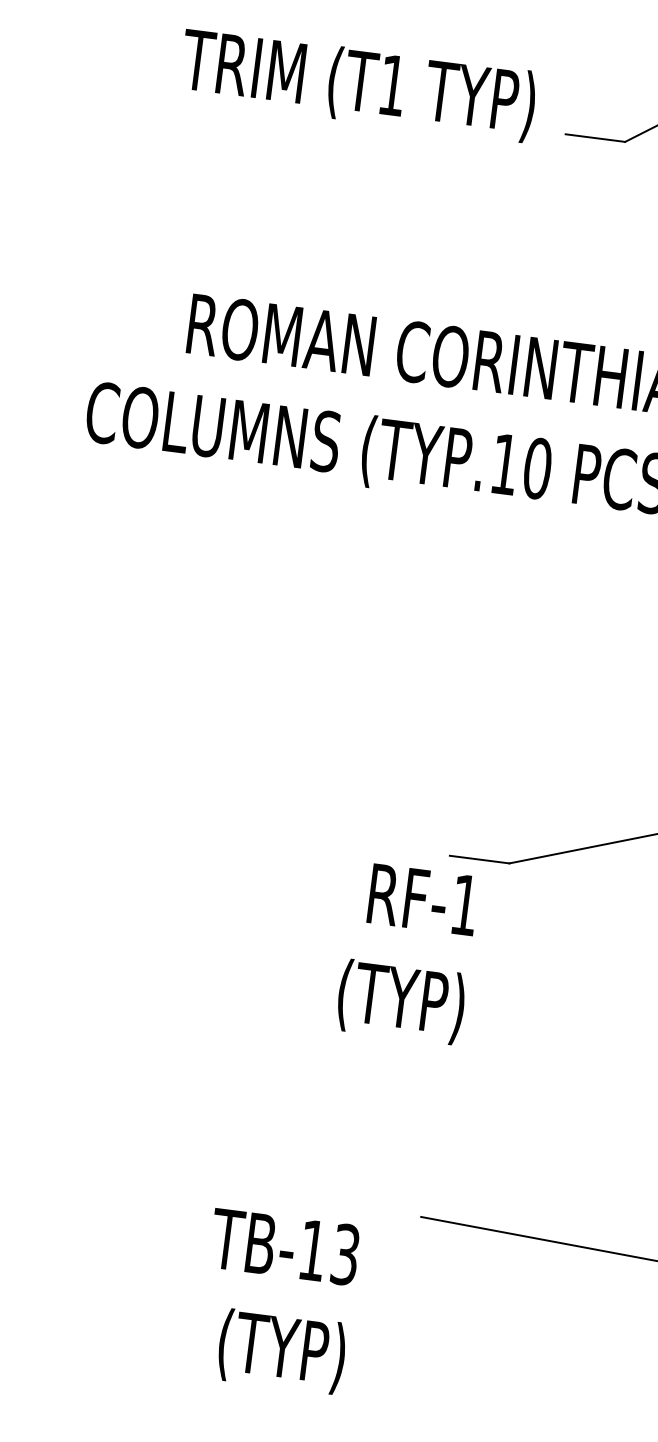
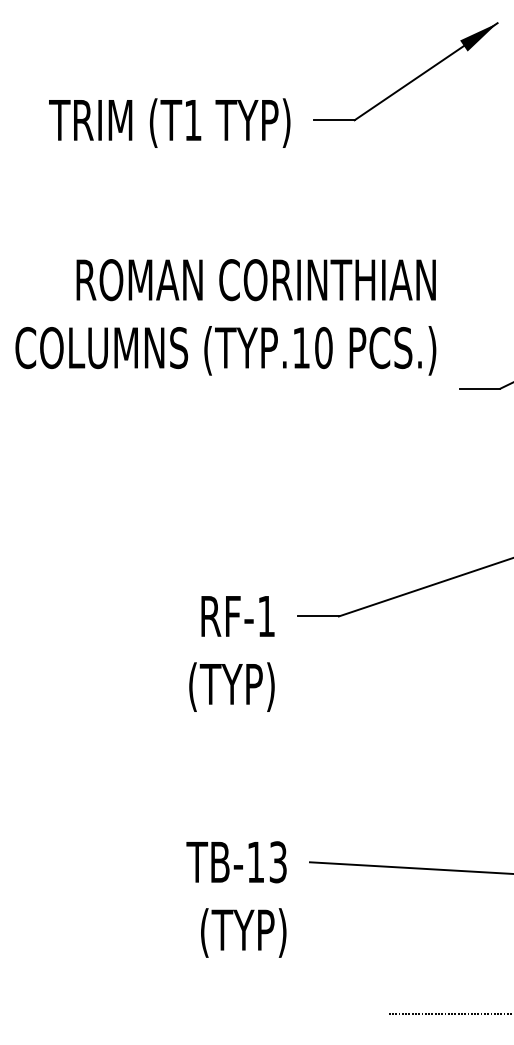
text: (357, 84) -> (169, 122), moved
text: (406, 952) -> (231, 653), moved
text: (277, 1301) -> (236, 899), moved

